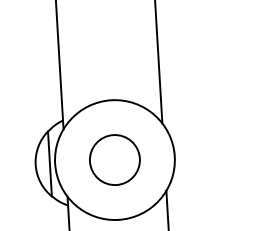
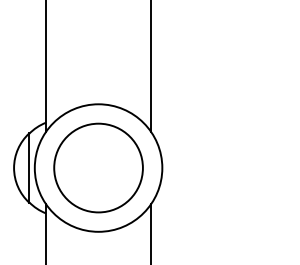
circle: (114, 159) -> (98, 167), size x1.67

